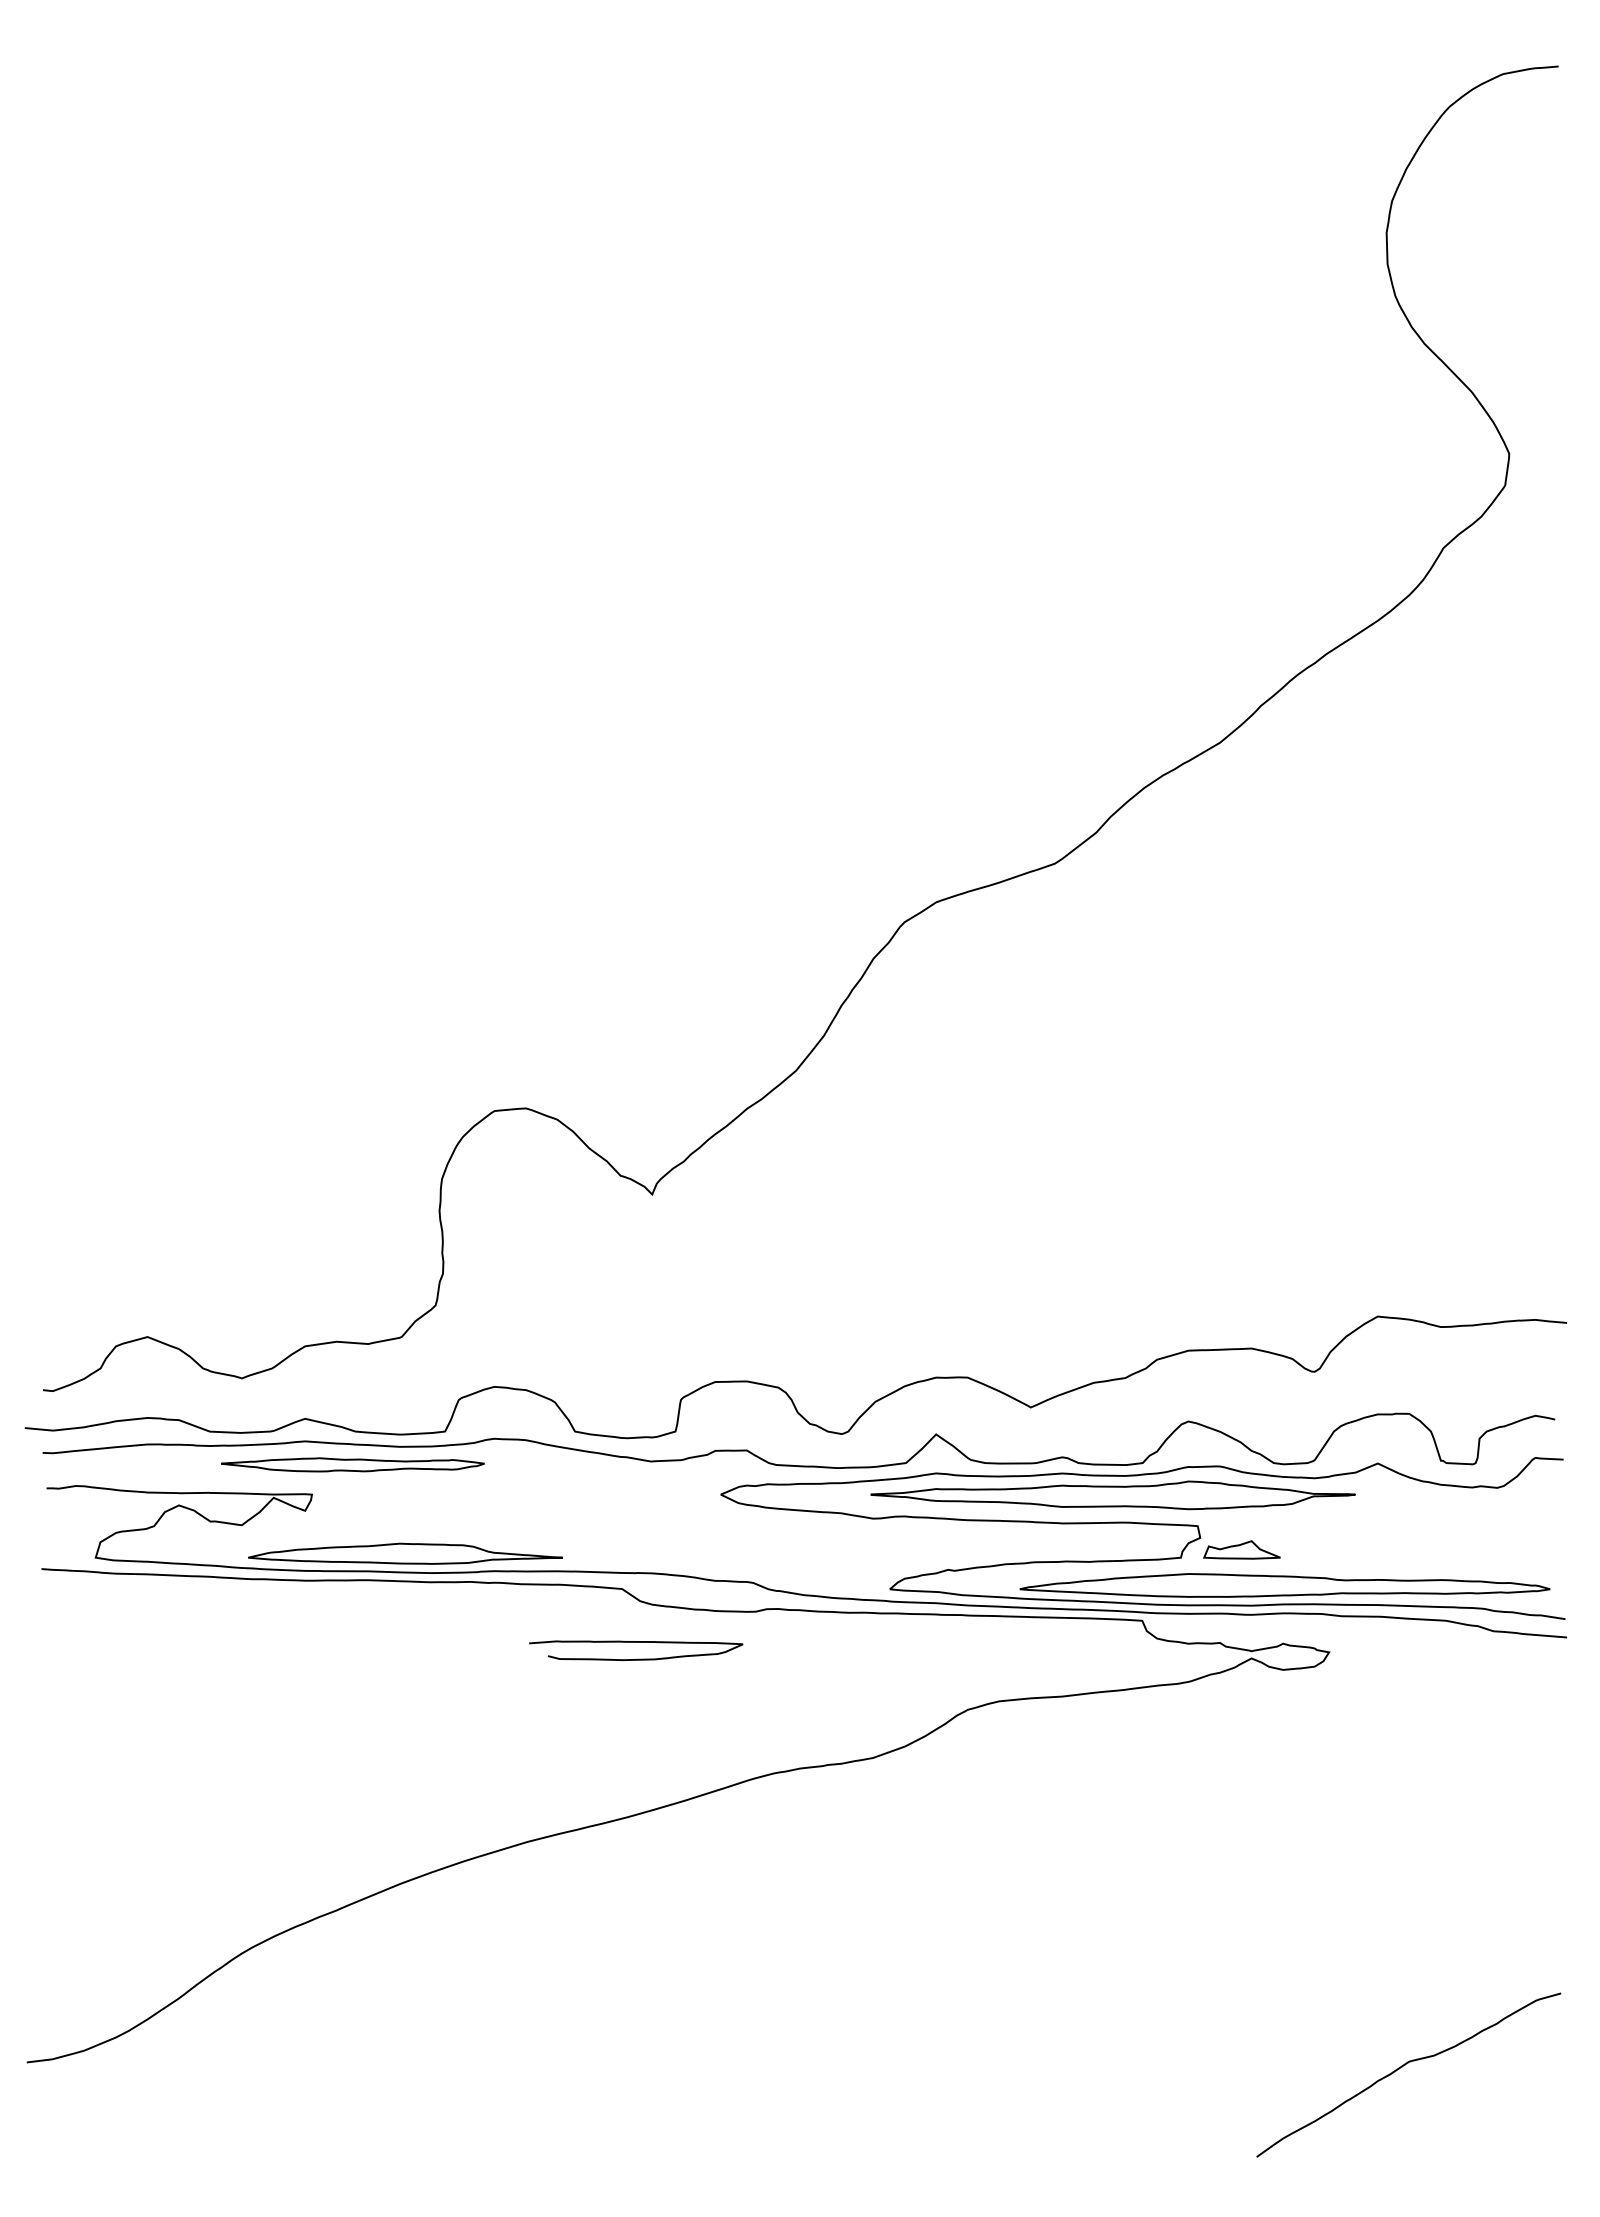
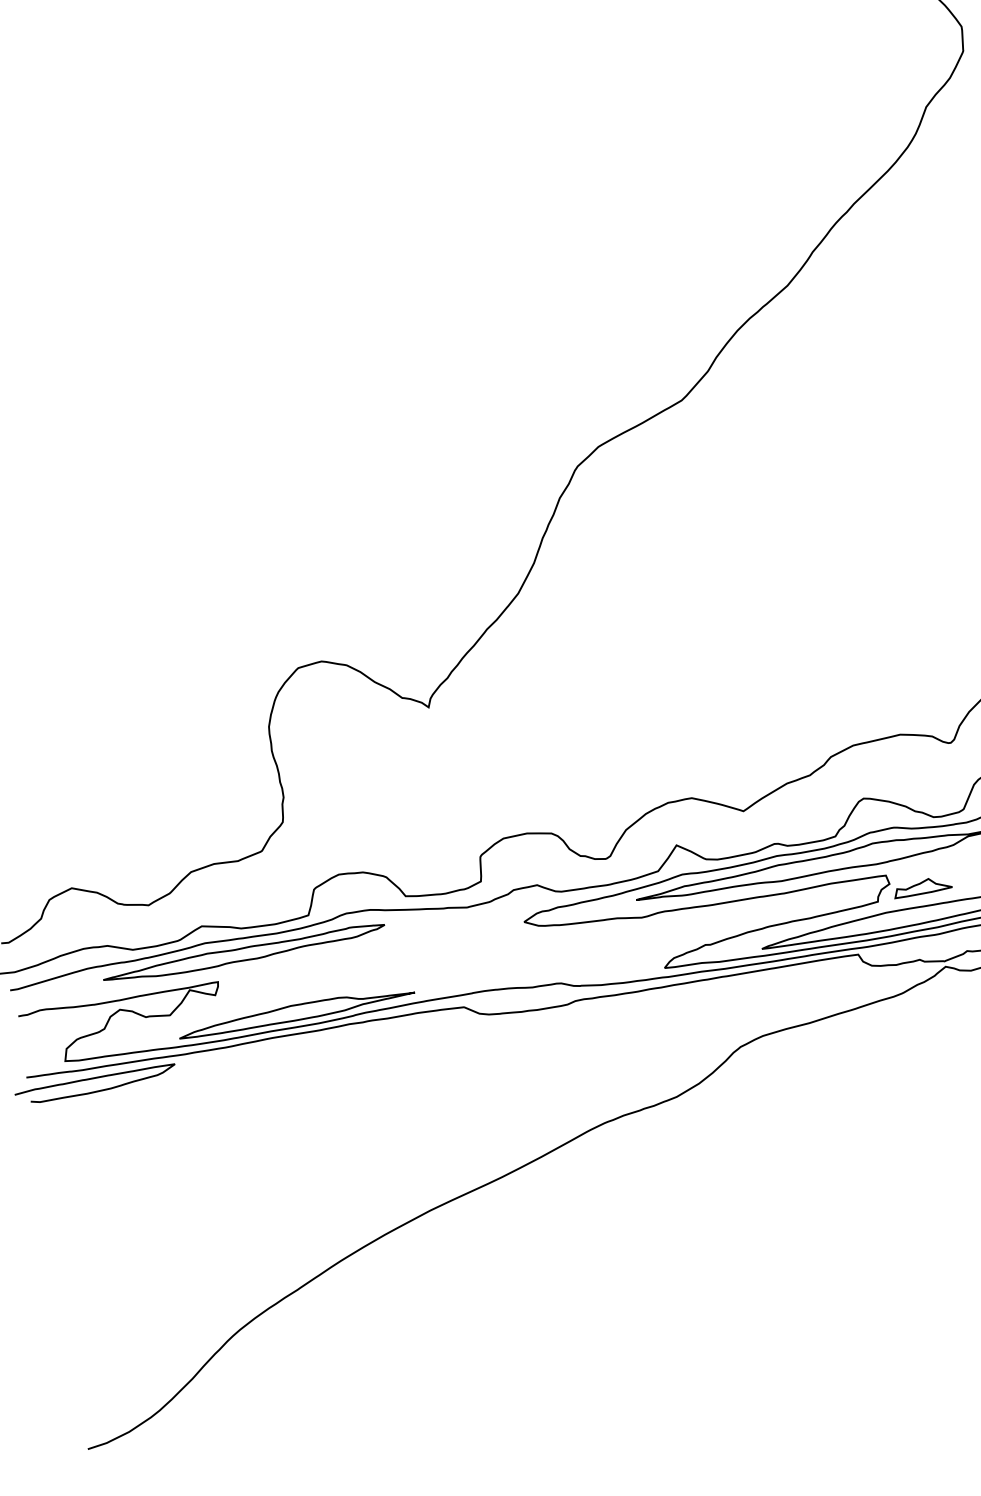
part: (352, 1464) -> (243, 953), size x1.43
curve: (636, 1642) -> (94, 1078), moved

